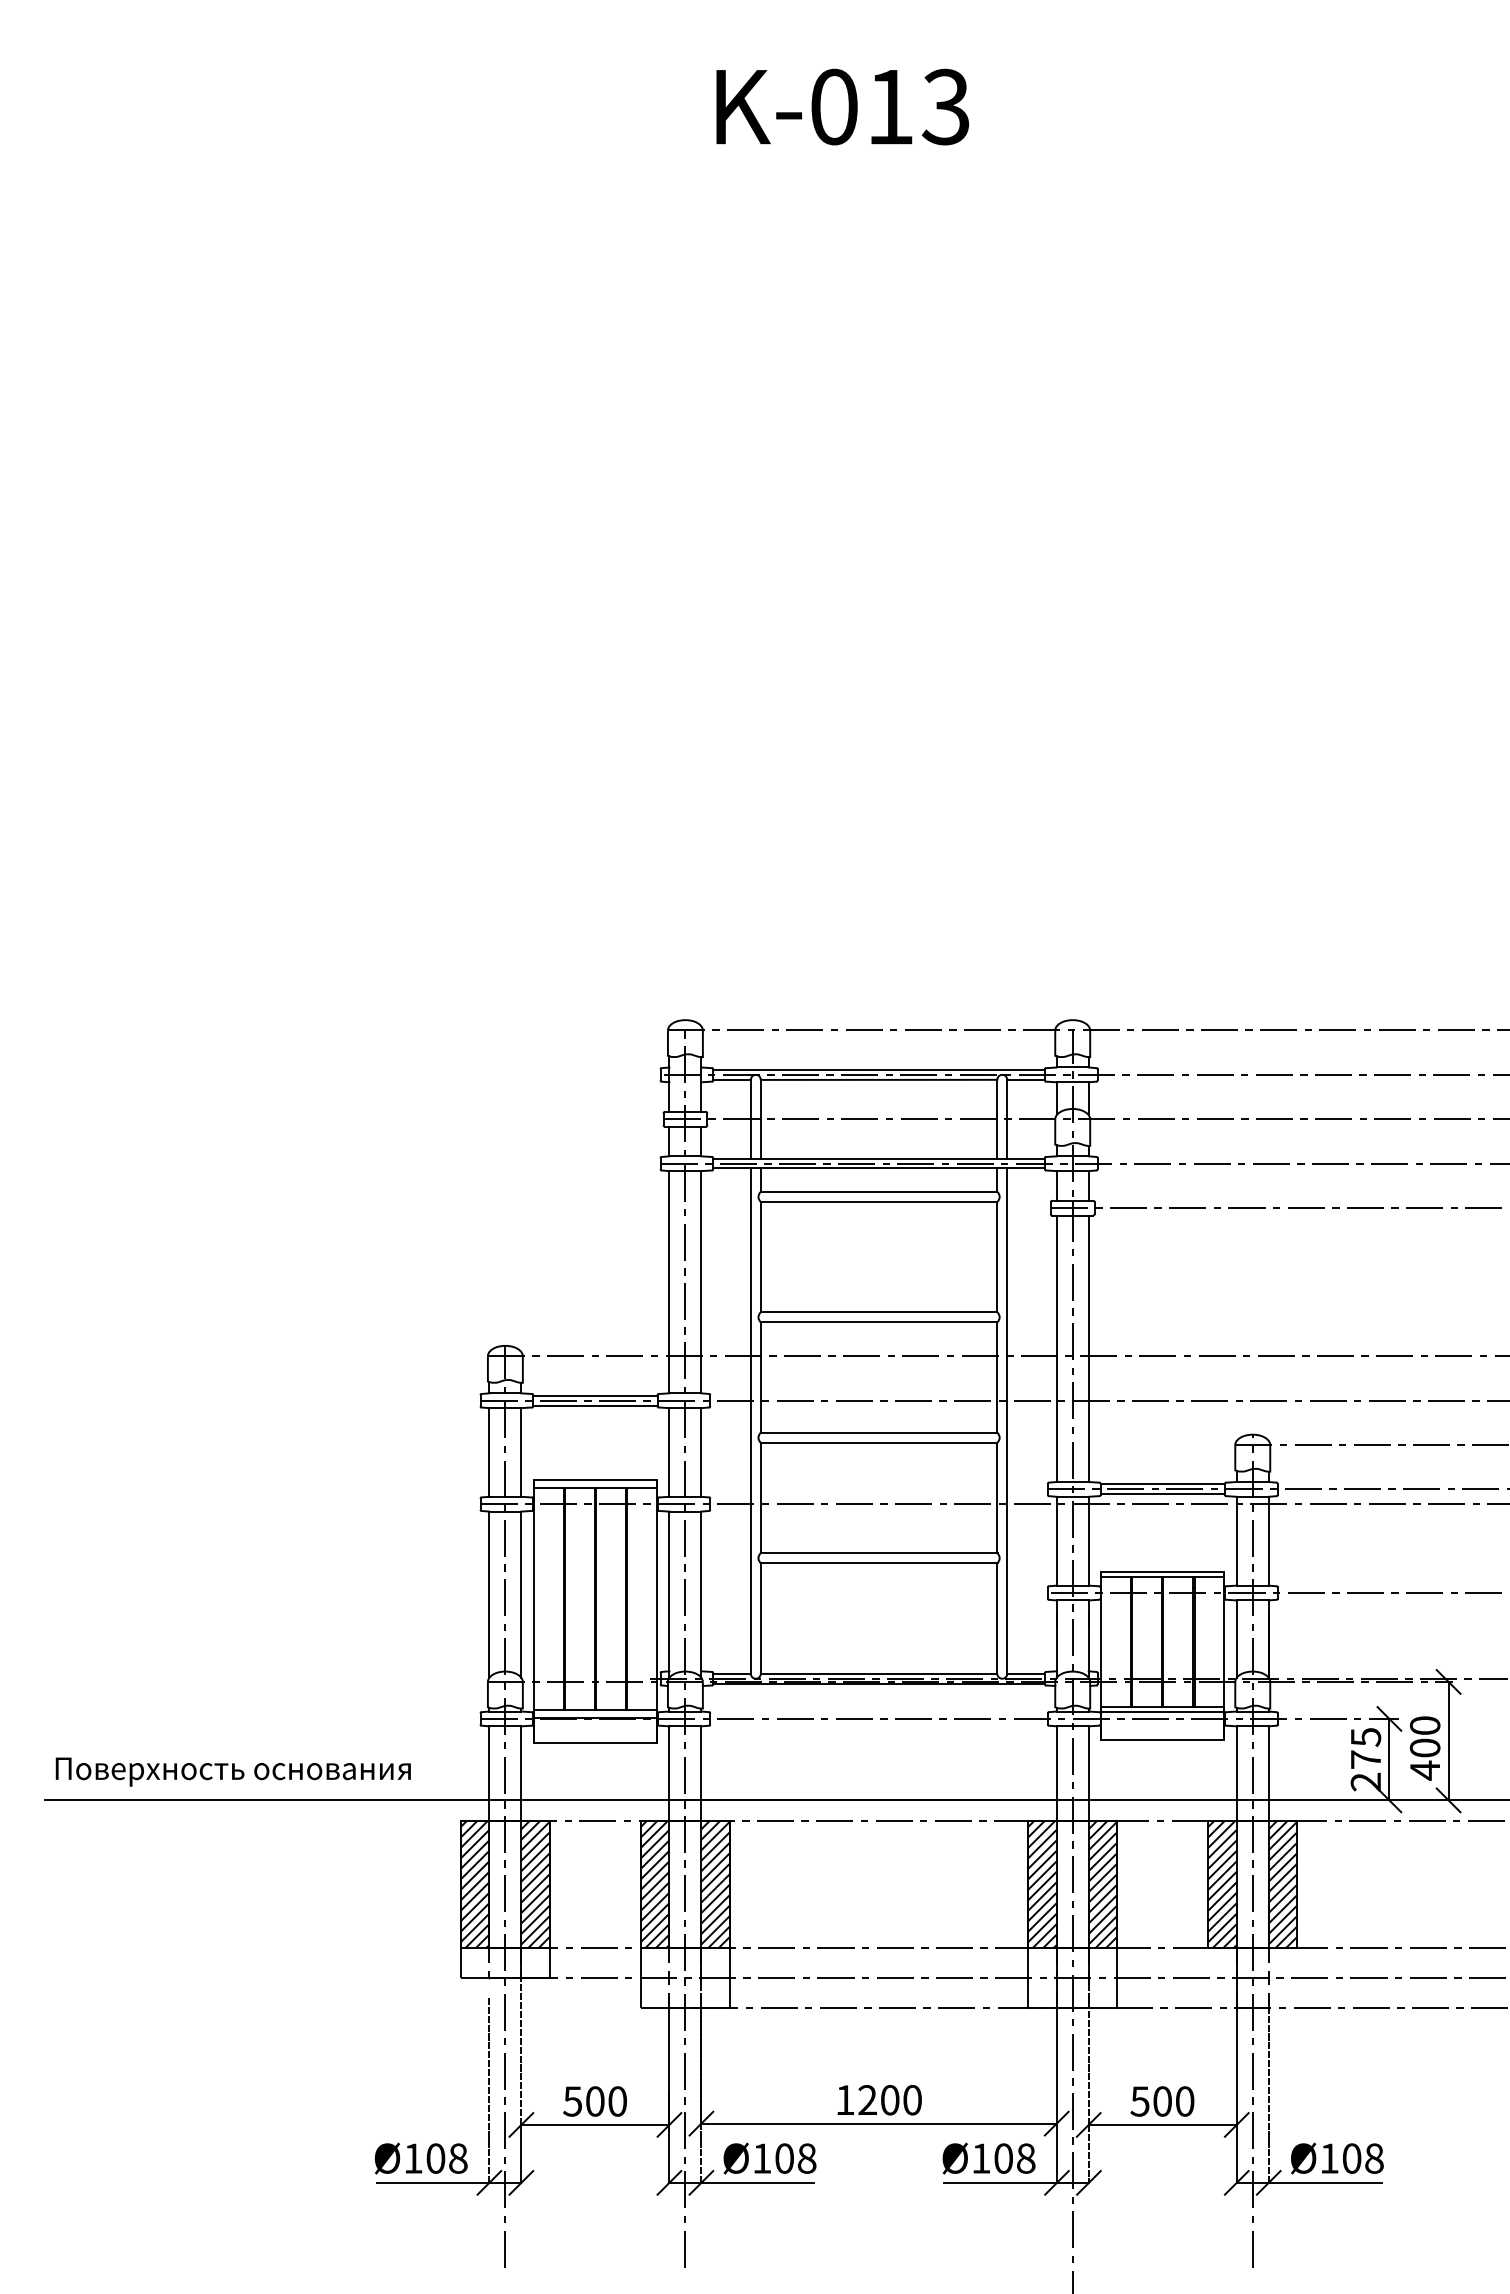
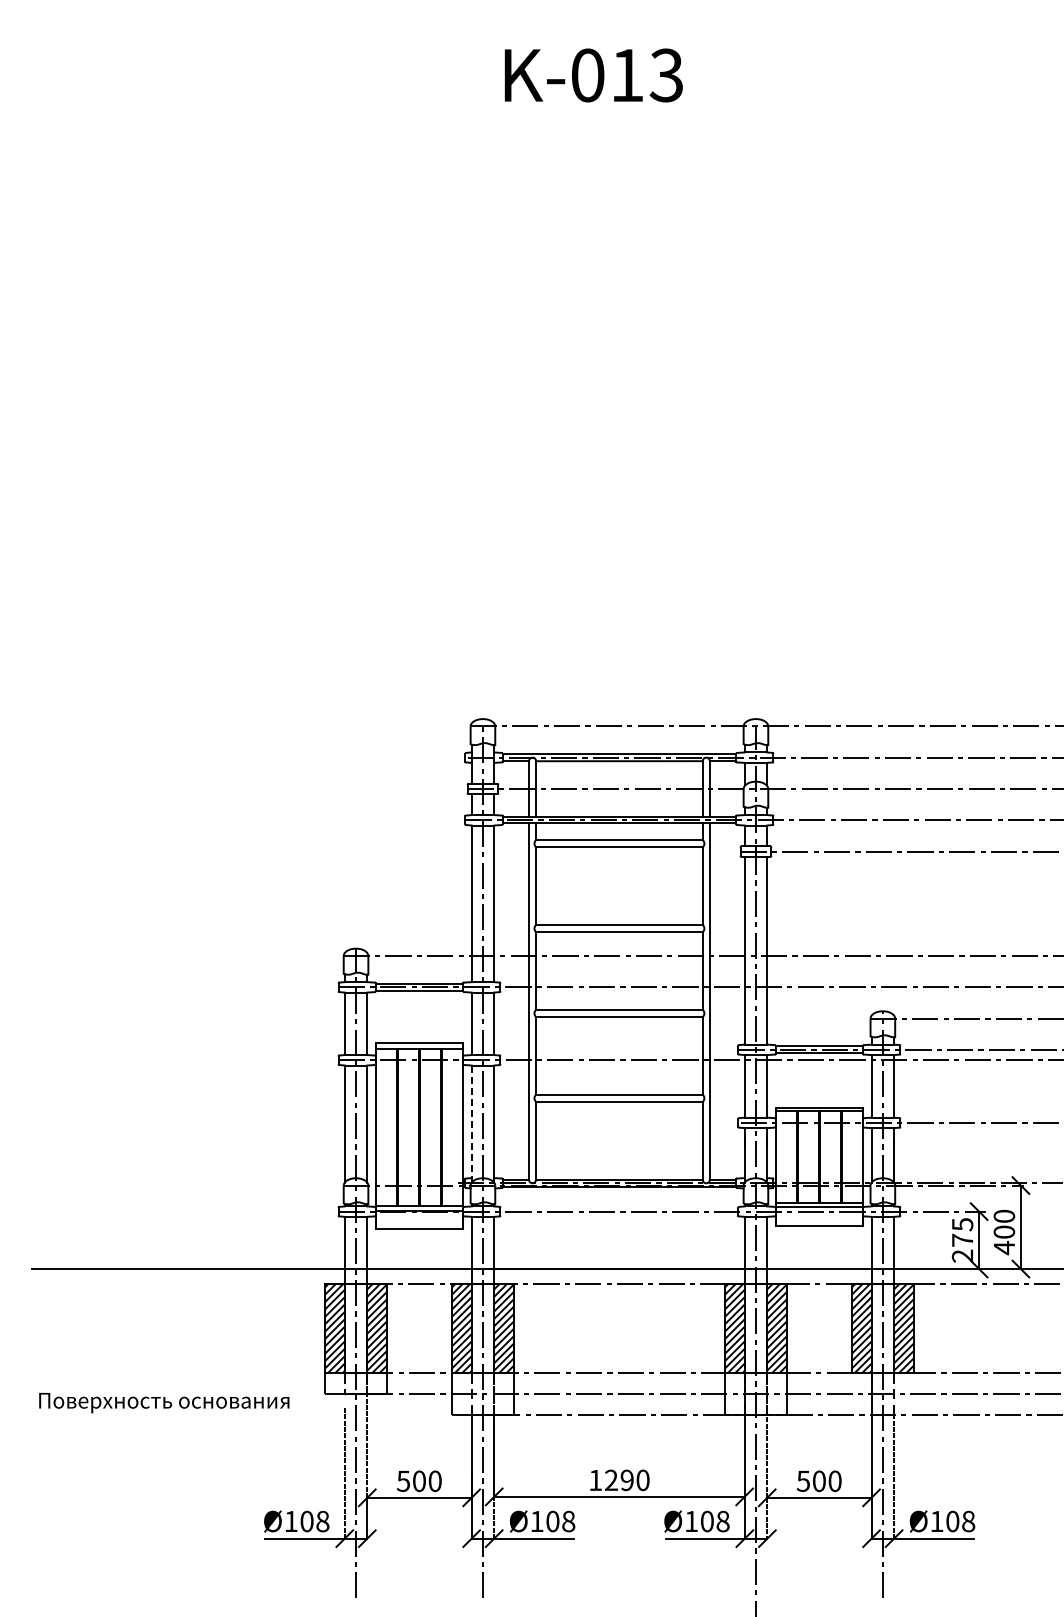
line: (669, 1595) -> (471, 1124), solid -> dashed
text: (233, 1772) -> (164, 1403), moved
text: (889, 2100) -> (626, 1480), 1200 -> 1290

